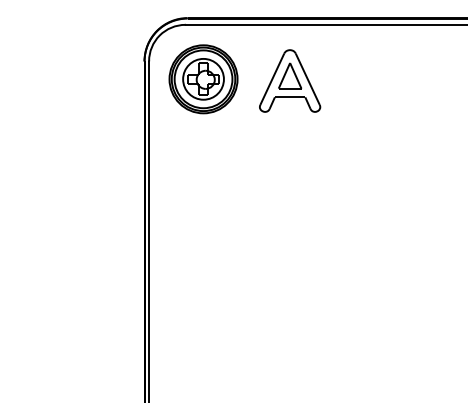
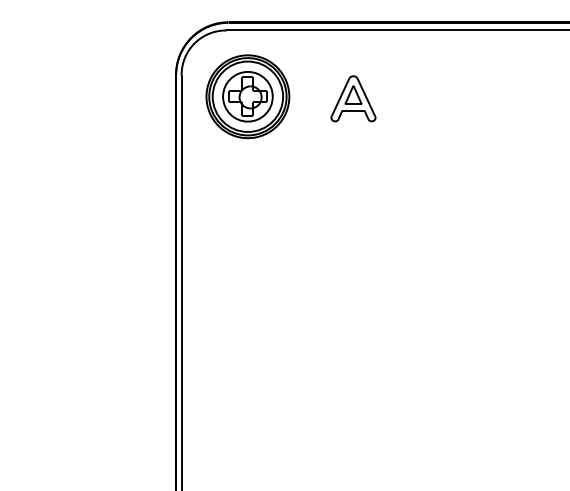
part: (290, 80) -> (353, 98), size x0.6

